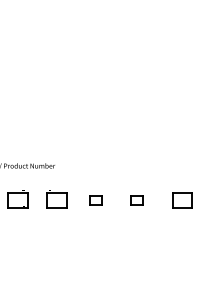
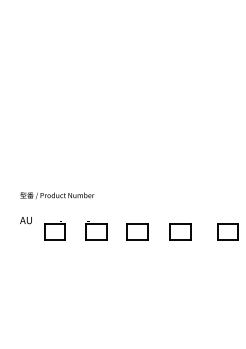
part: (96, 200) -> (137, 231), size x1.67
part: (137, 200) -> (180, 231), size x1.67

